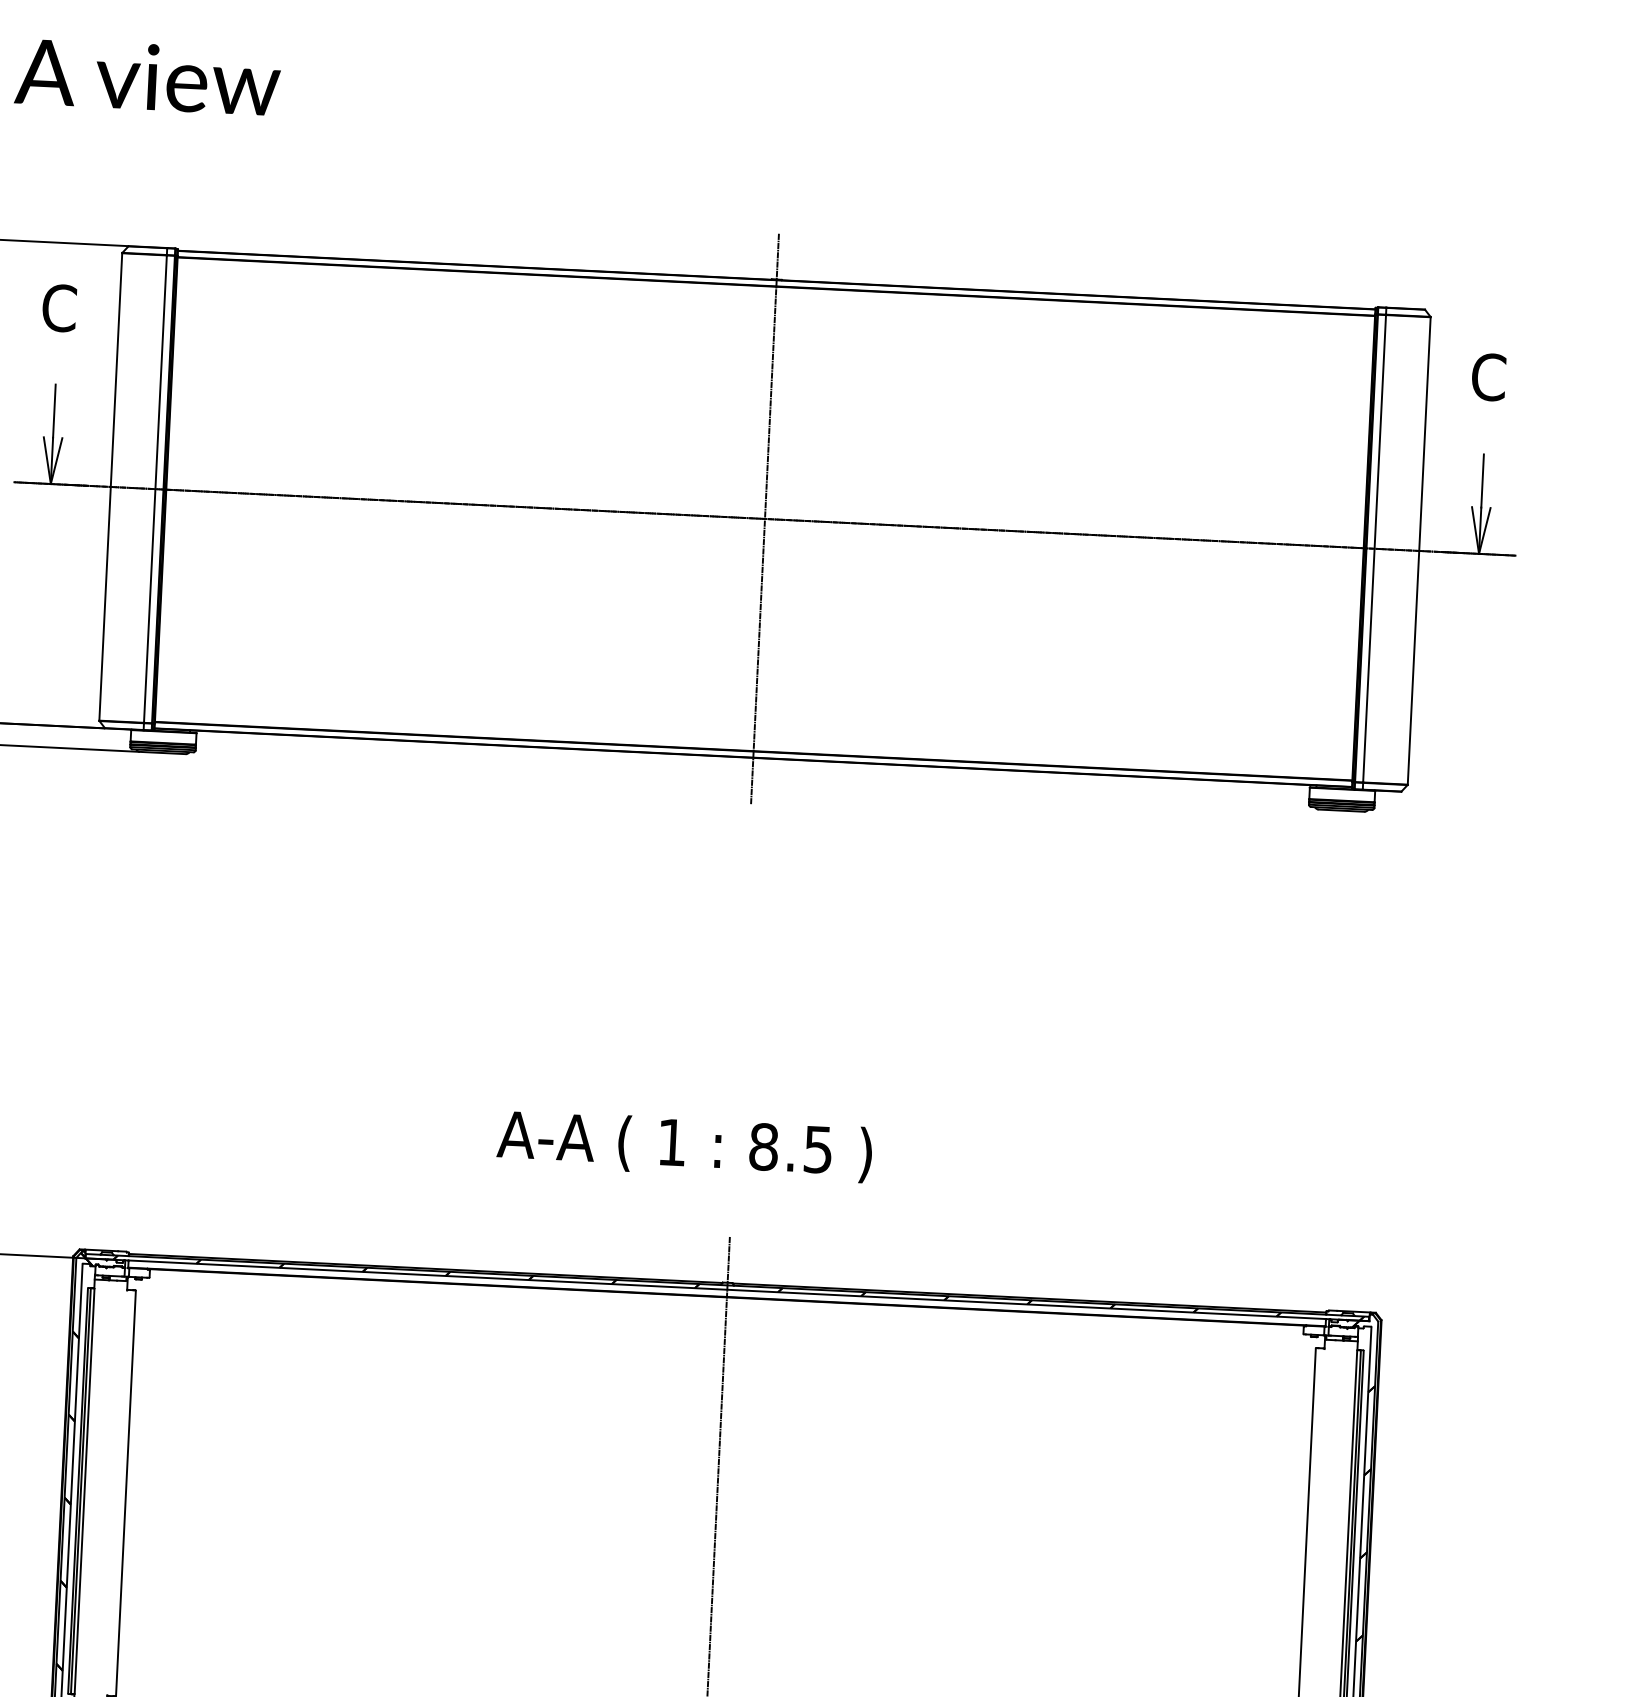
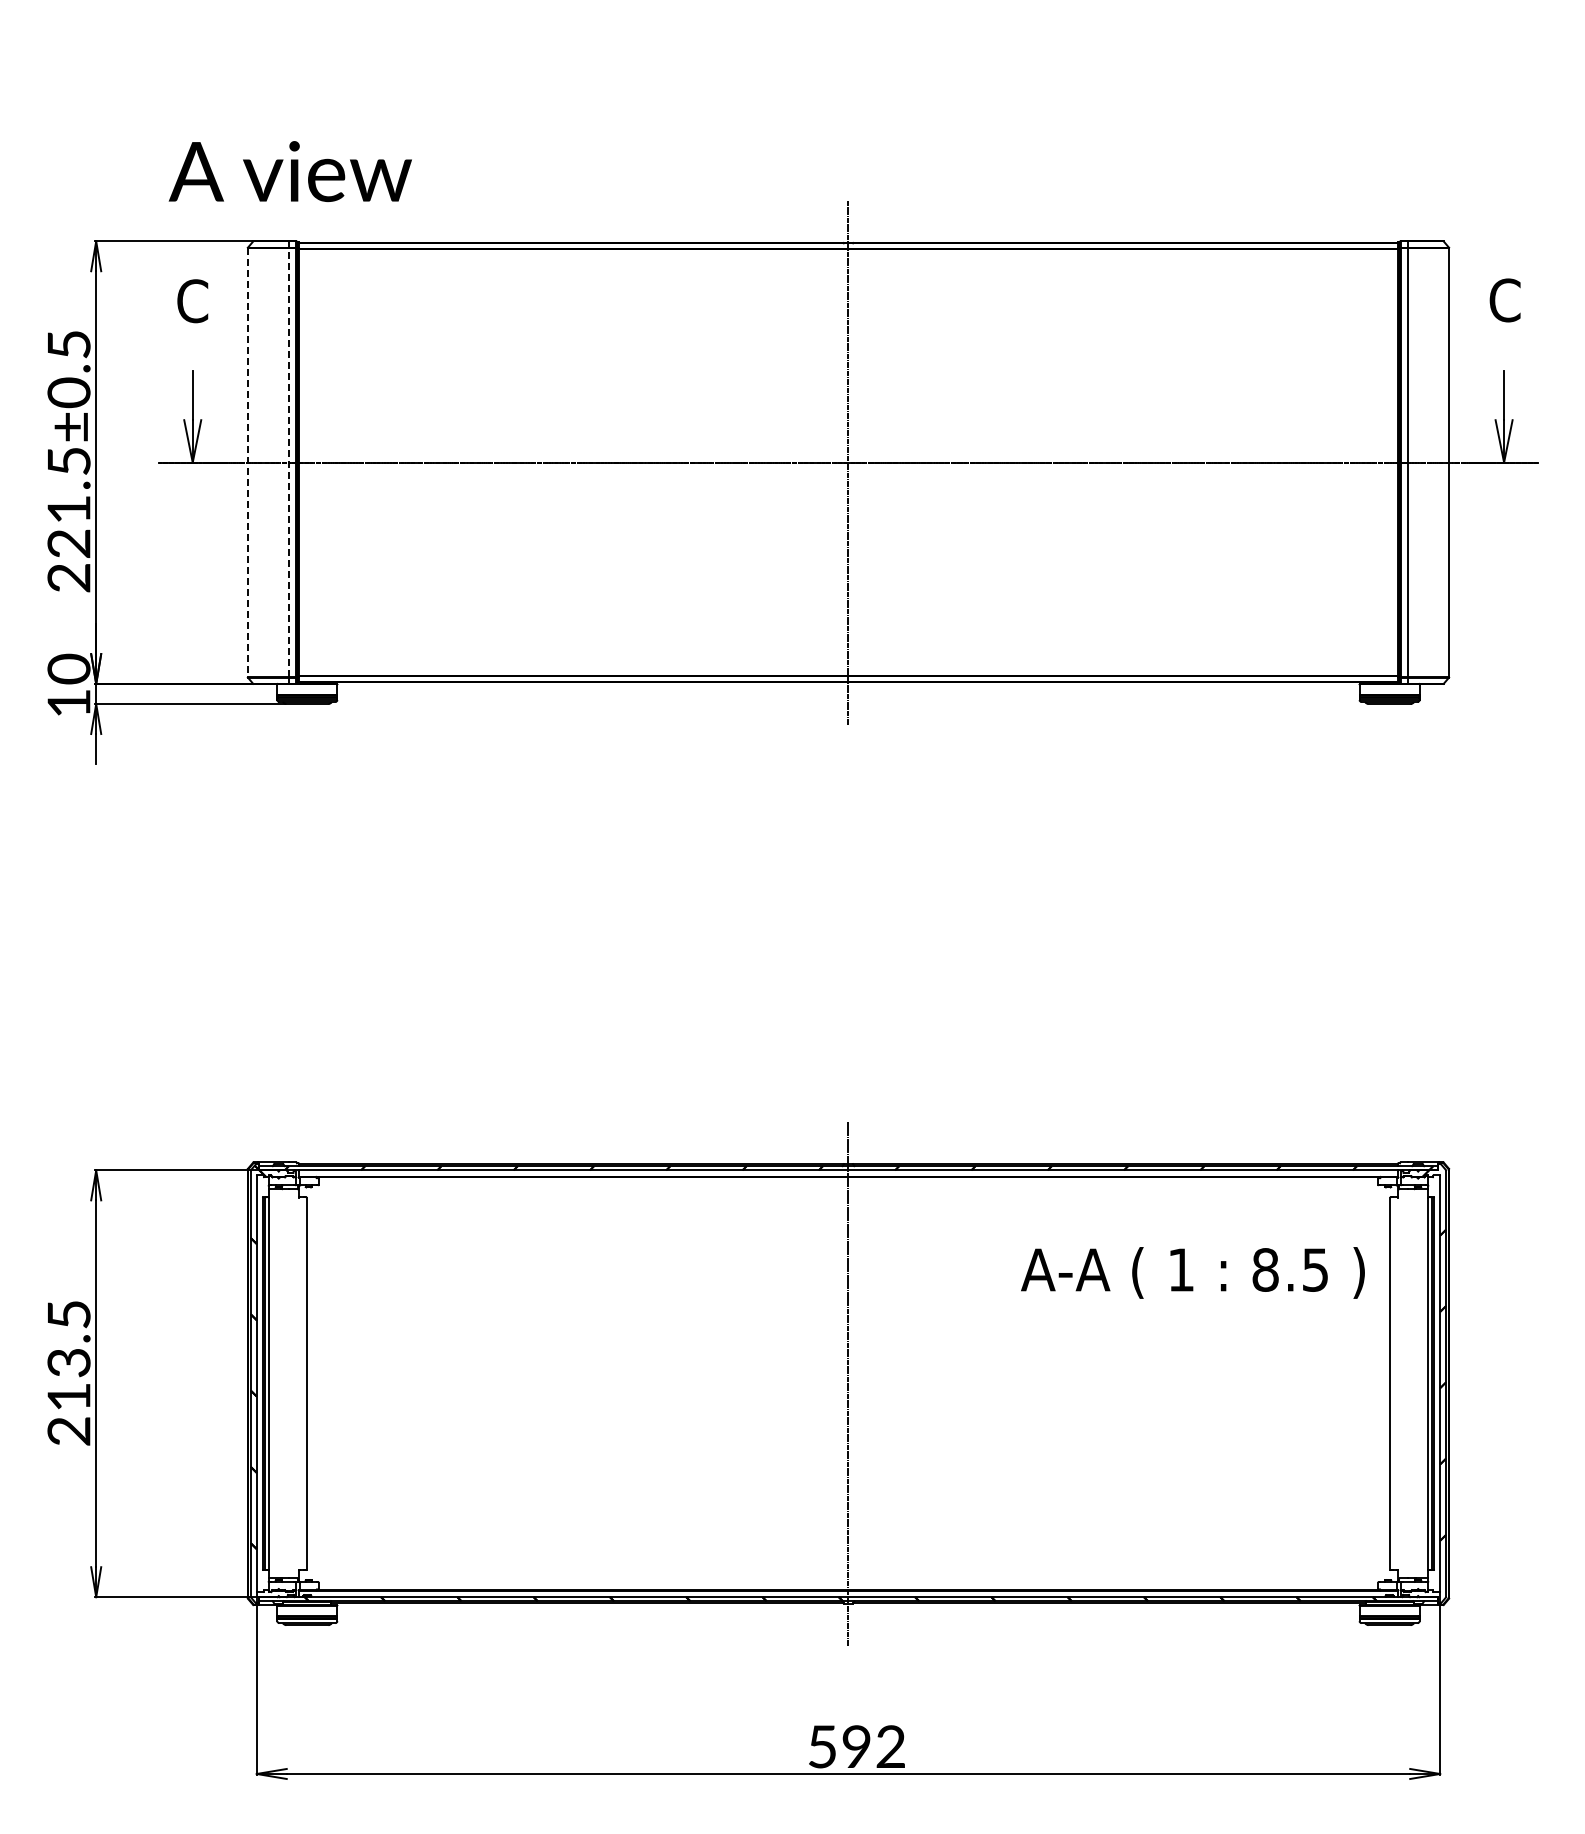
text: (146, 76) -> (289, 171), moved
line: (110, 486) -> (247, 462), solid -> dashed
line: (155, 488) -> (288, 462), solid -> dashed
text: (684, 1145) -> (1192, 1272), moved

